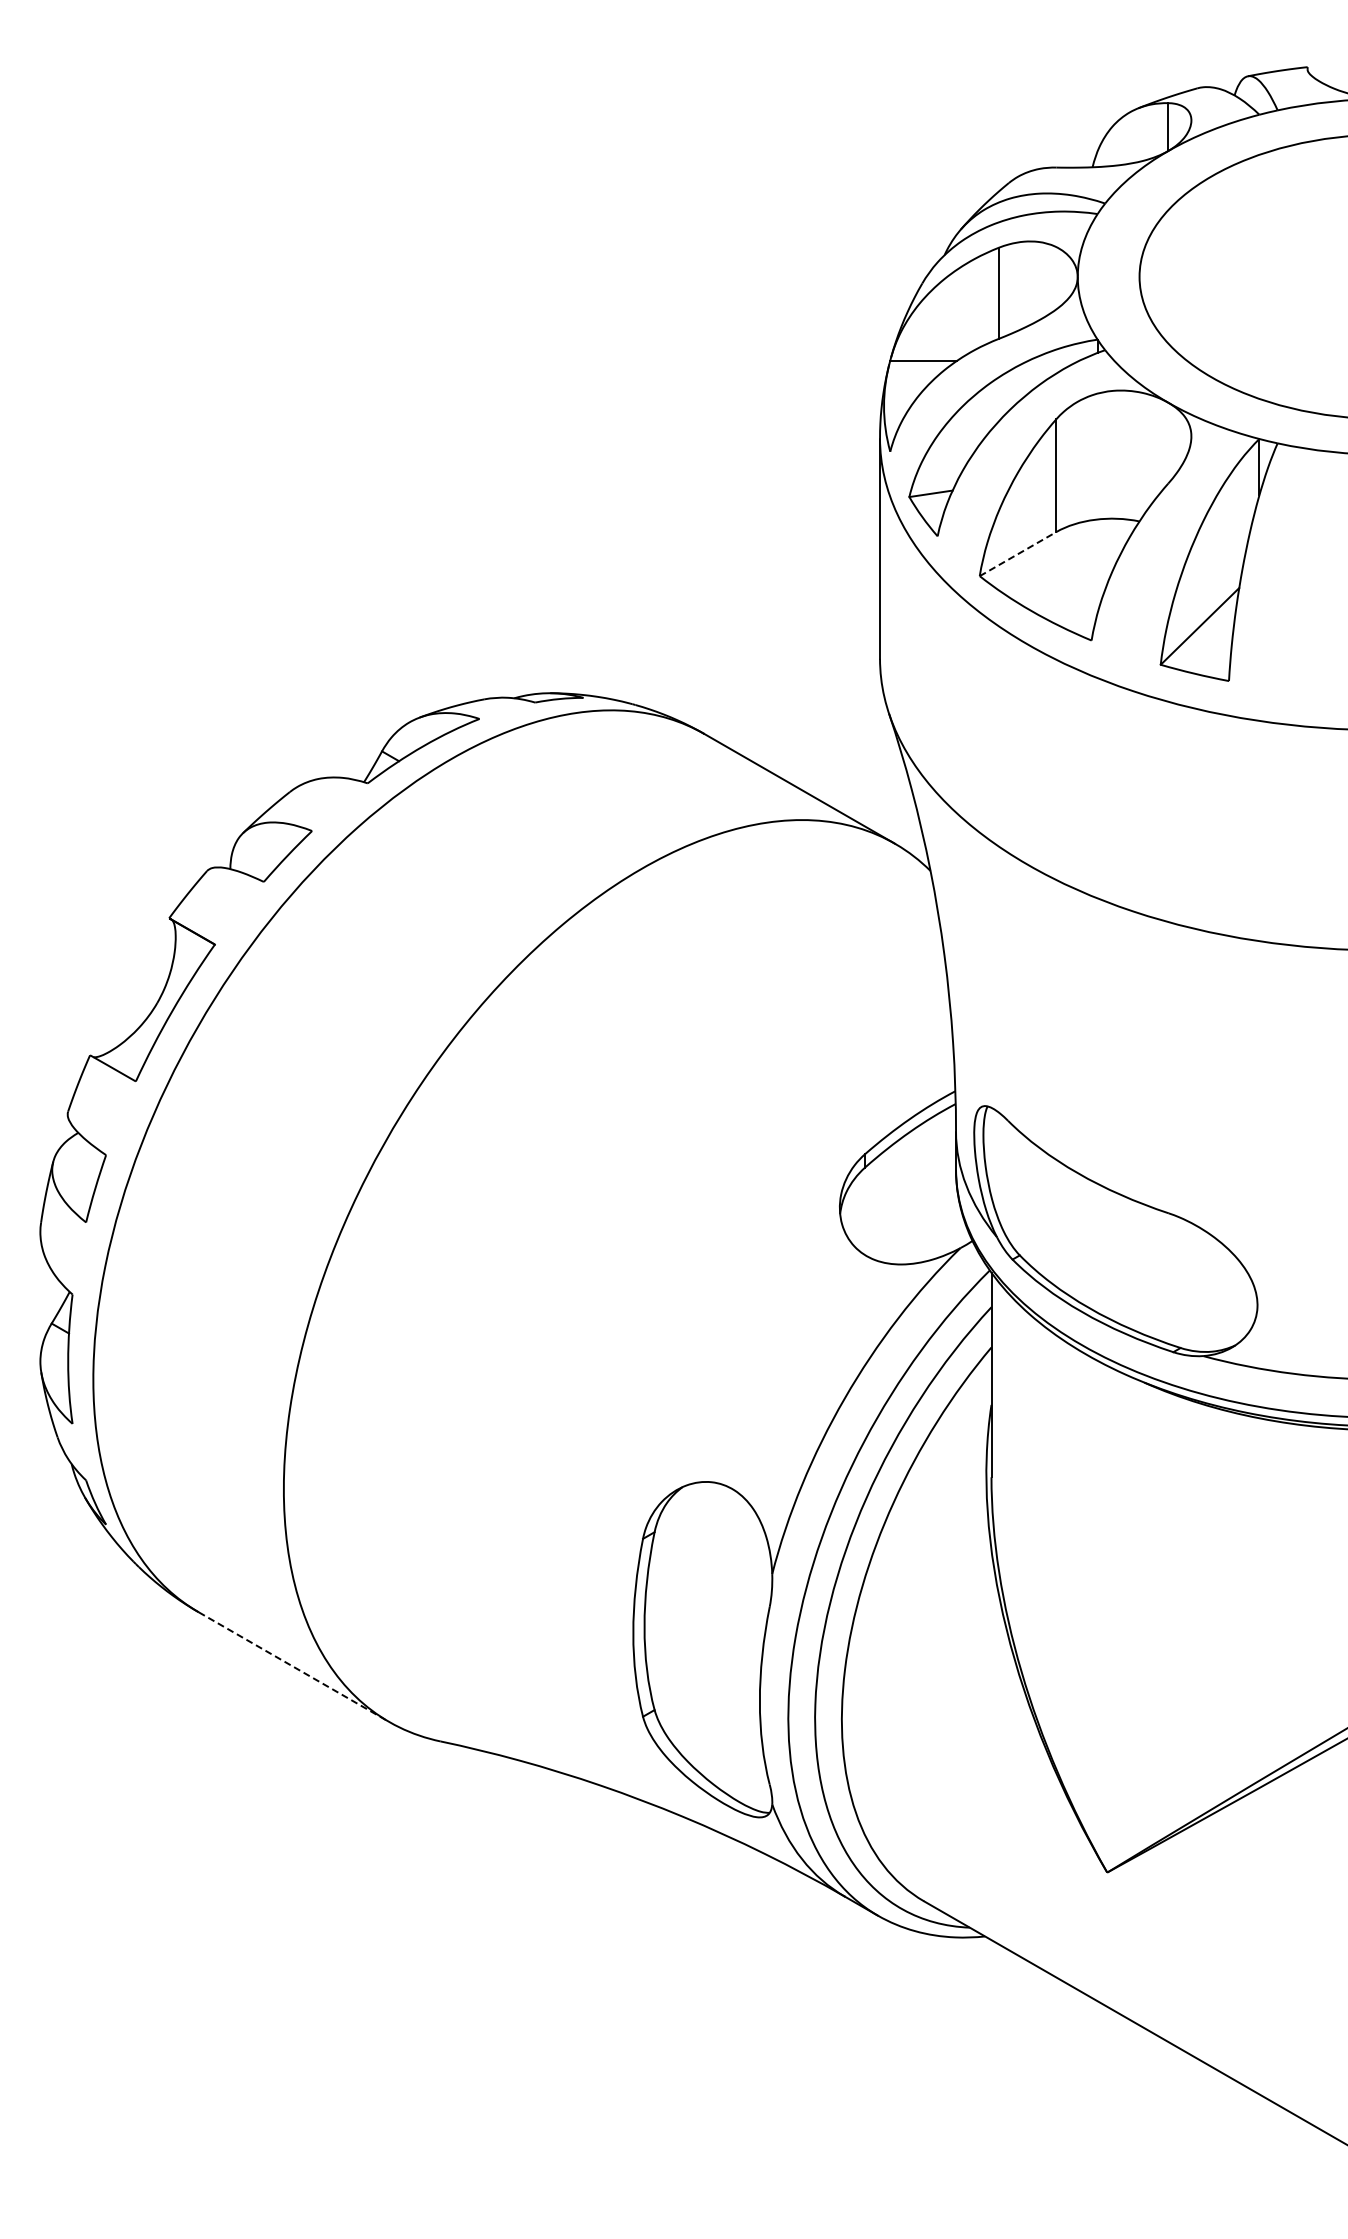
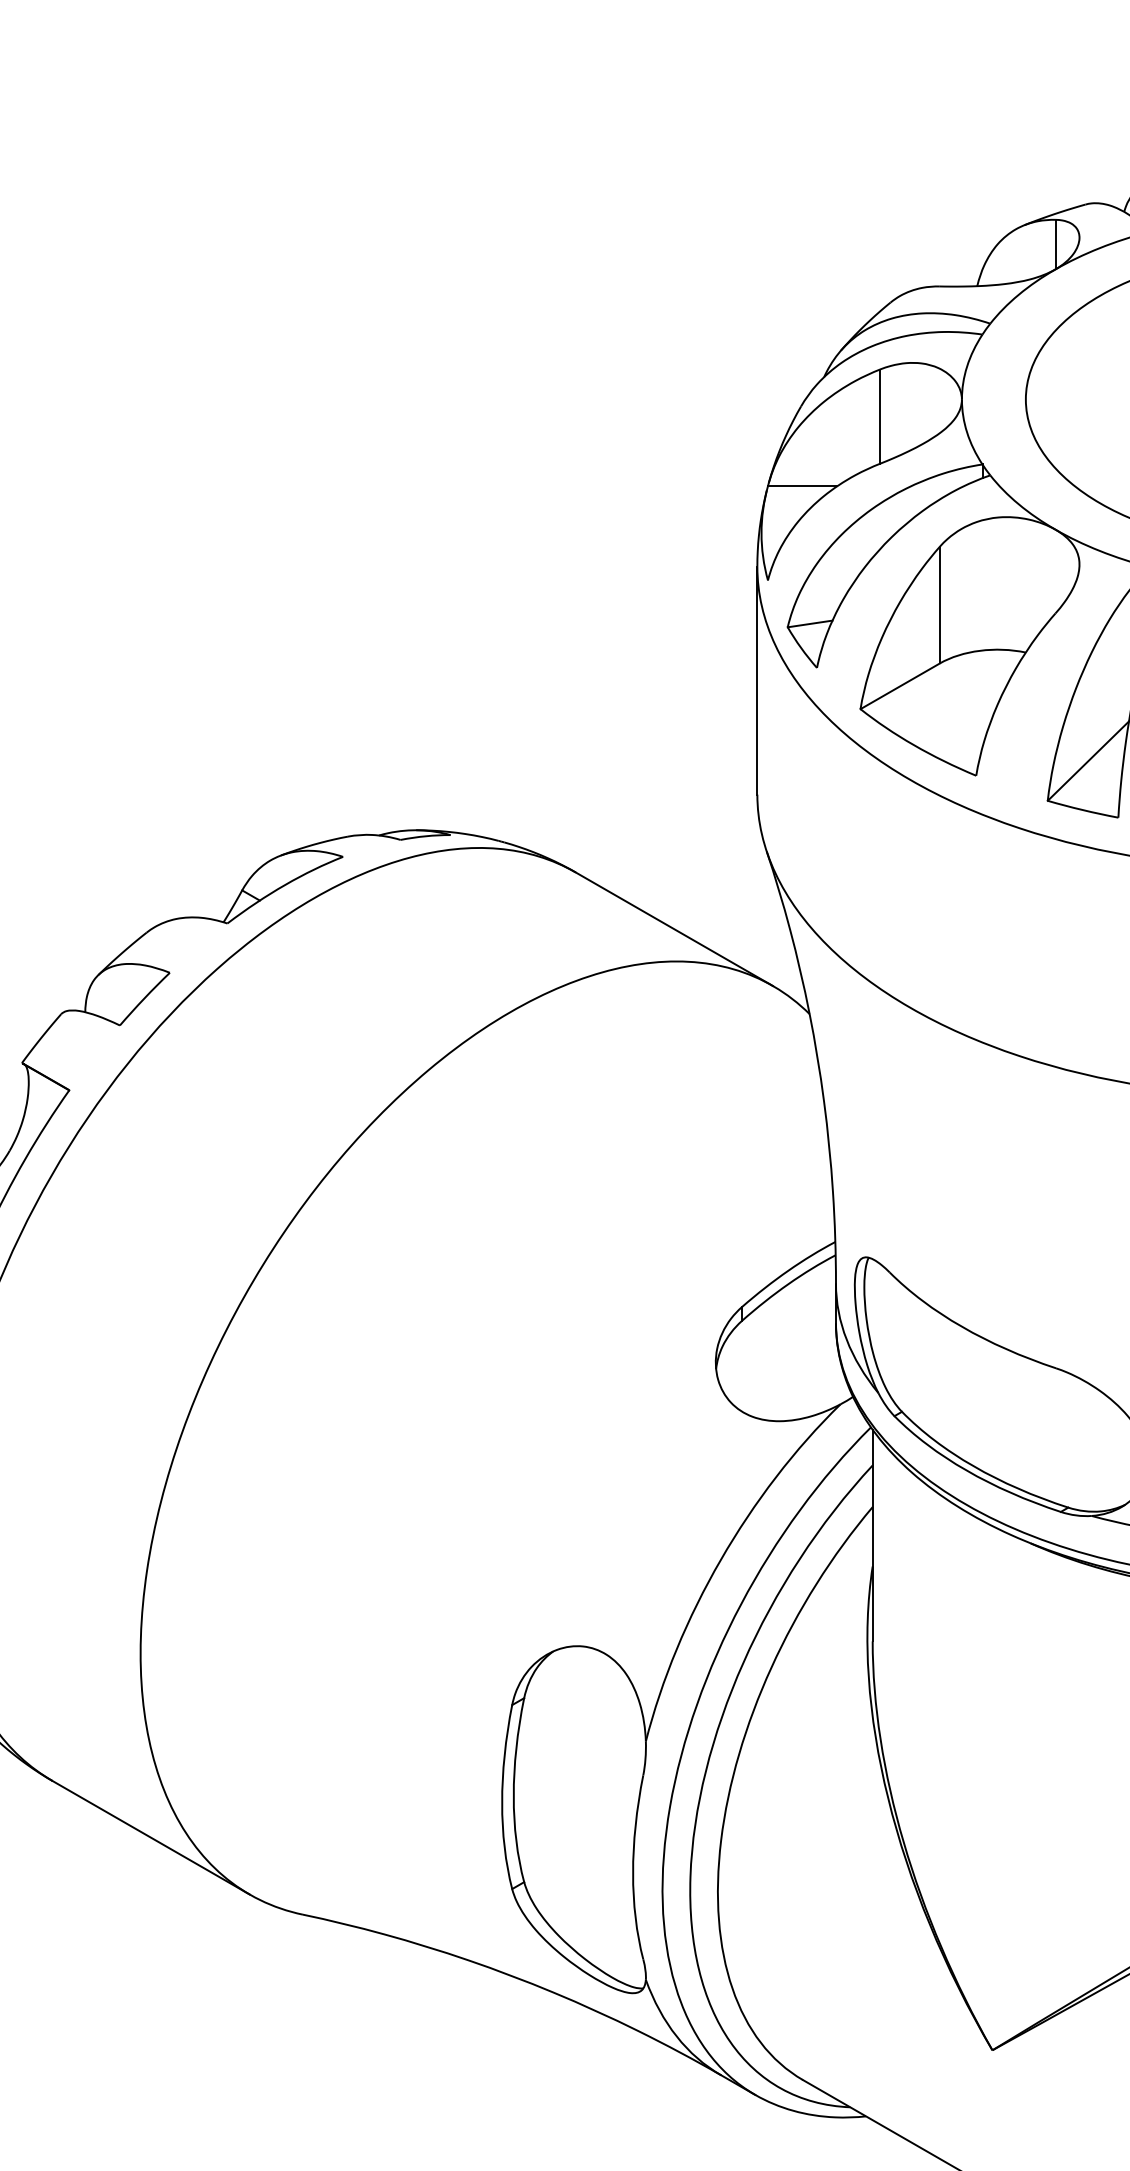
line: (1018, 553) -> (900, 685), dashed -> solid
line: (294, 1667) -> (151, 1838), dashed -> solid

